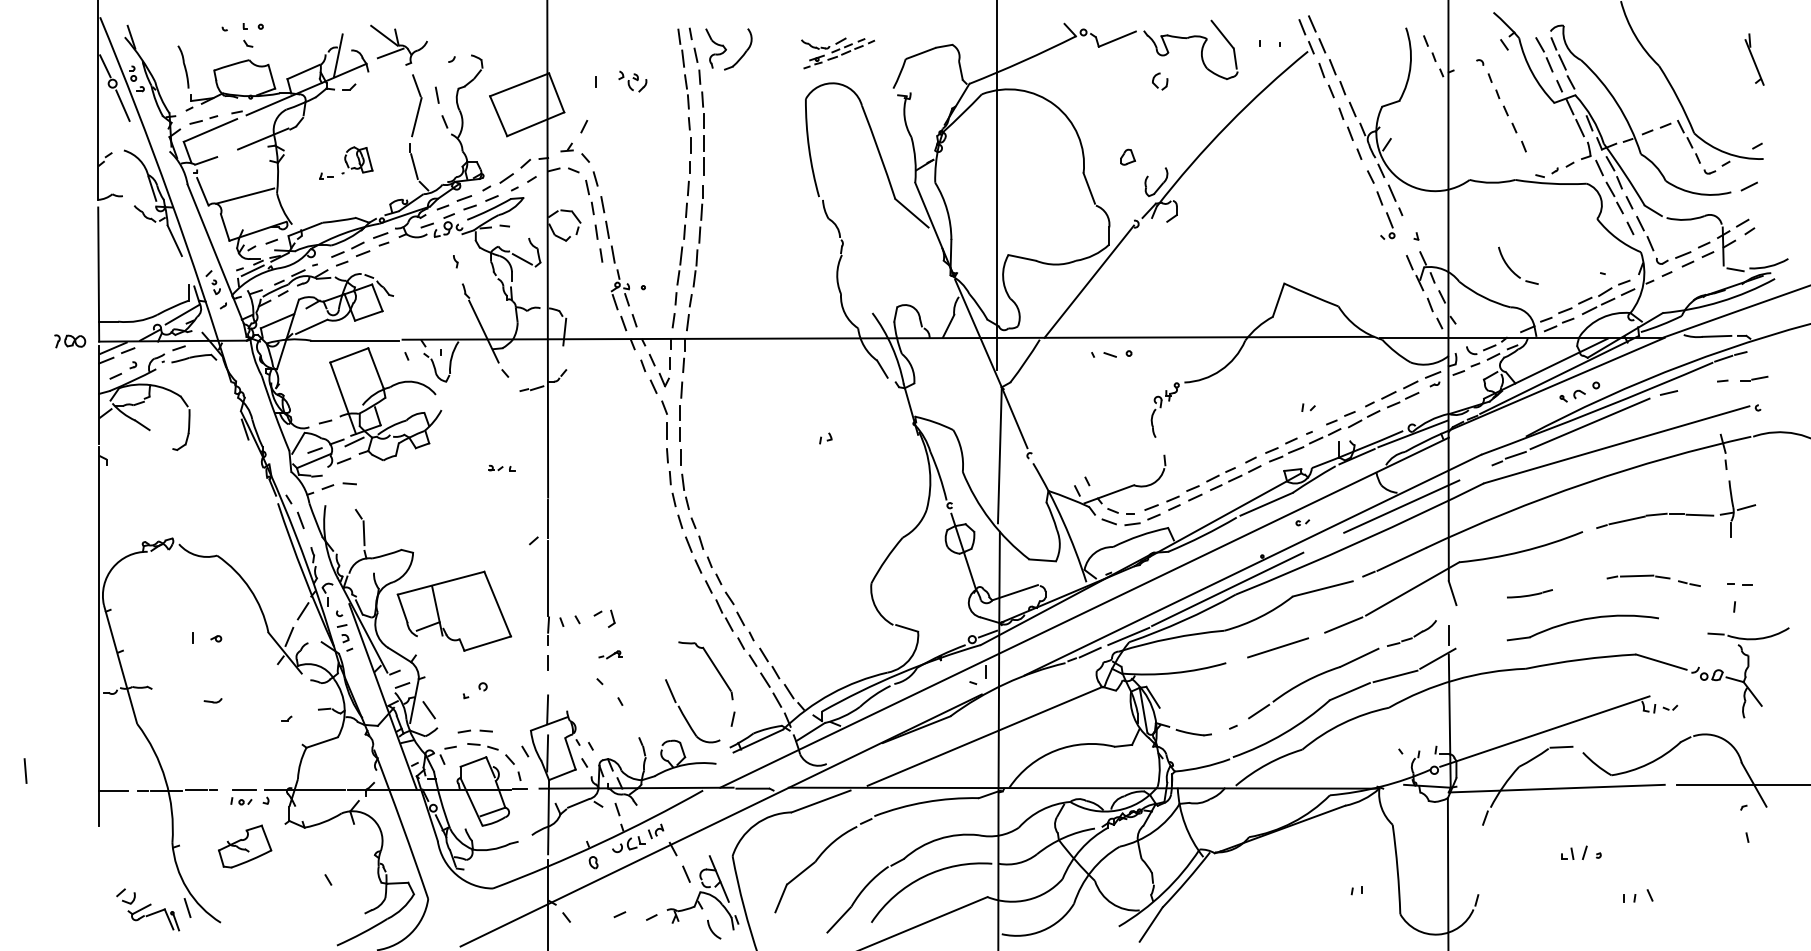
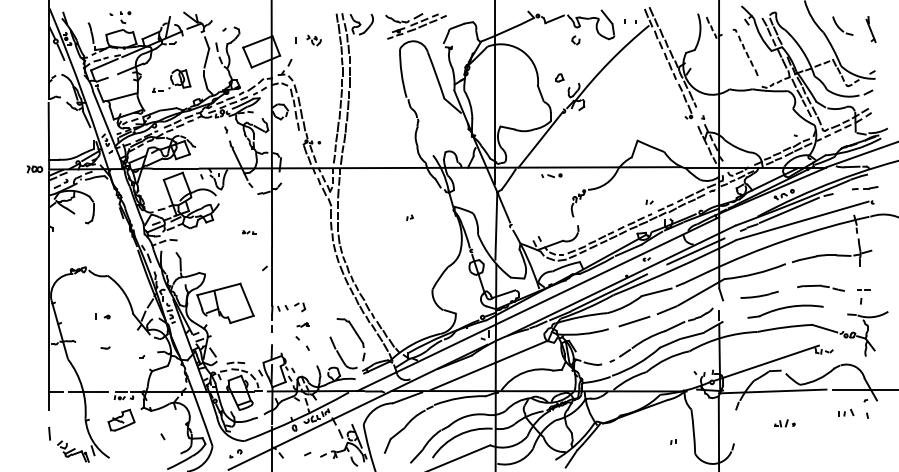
part: (837, 53) -> (415, 26), size x1.67
part: (345, 162) -> (171, 80), size x1.43
part: (1517, 265) -> (842, 25), moved
part: (1529, 593) -> (759, 294), size x1.67
part: (474, 690) -> (235, 453), moved
line: (25, 770) -> (49, 433), moved
part: (1638, 895) -> (846, 412), moved

